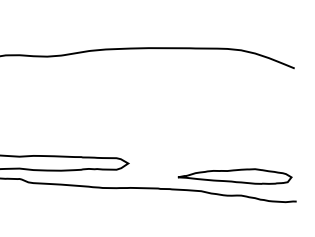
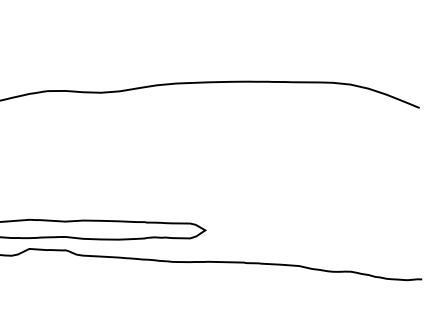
part: (234, 176) -> (342, 246), removed

